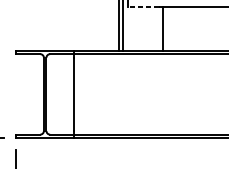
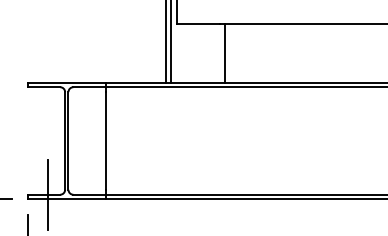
line: (143, 7) -> (198, 24), dashed -> solid
line: (30, 134) -> (47, 194), added

